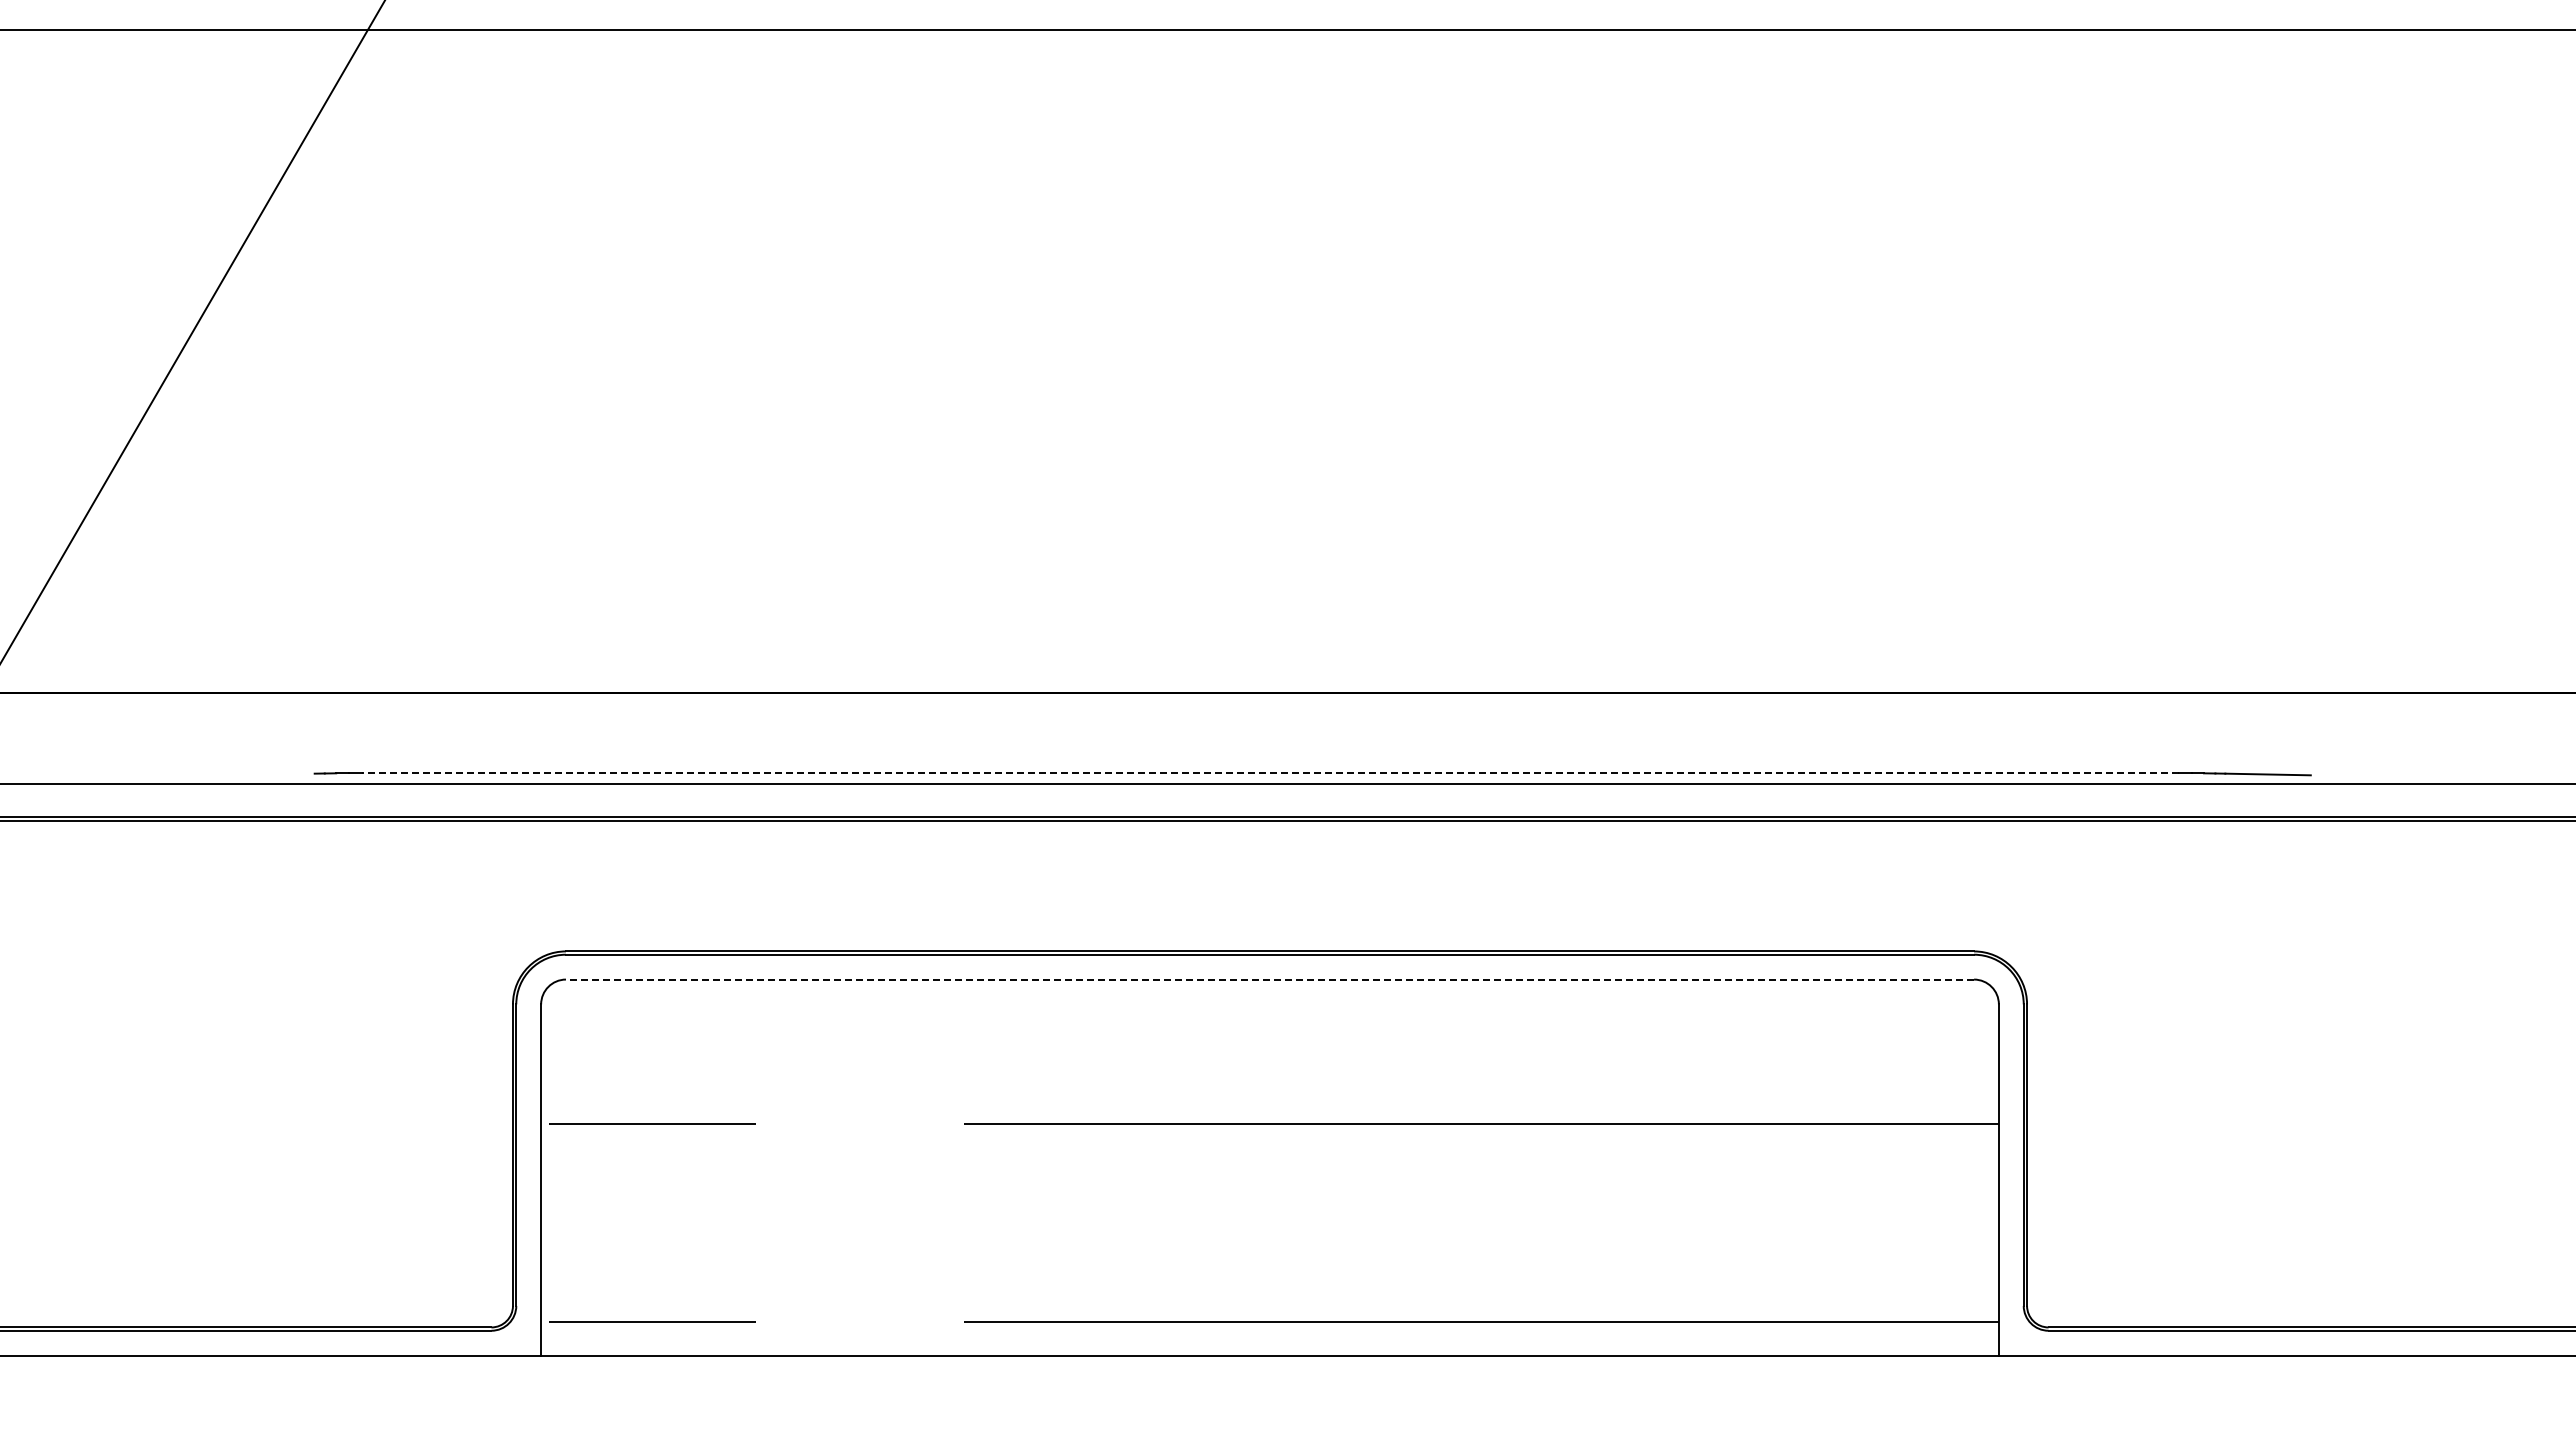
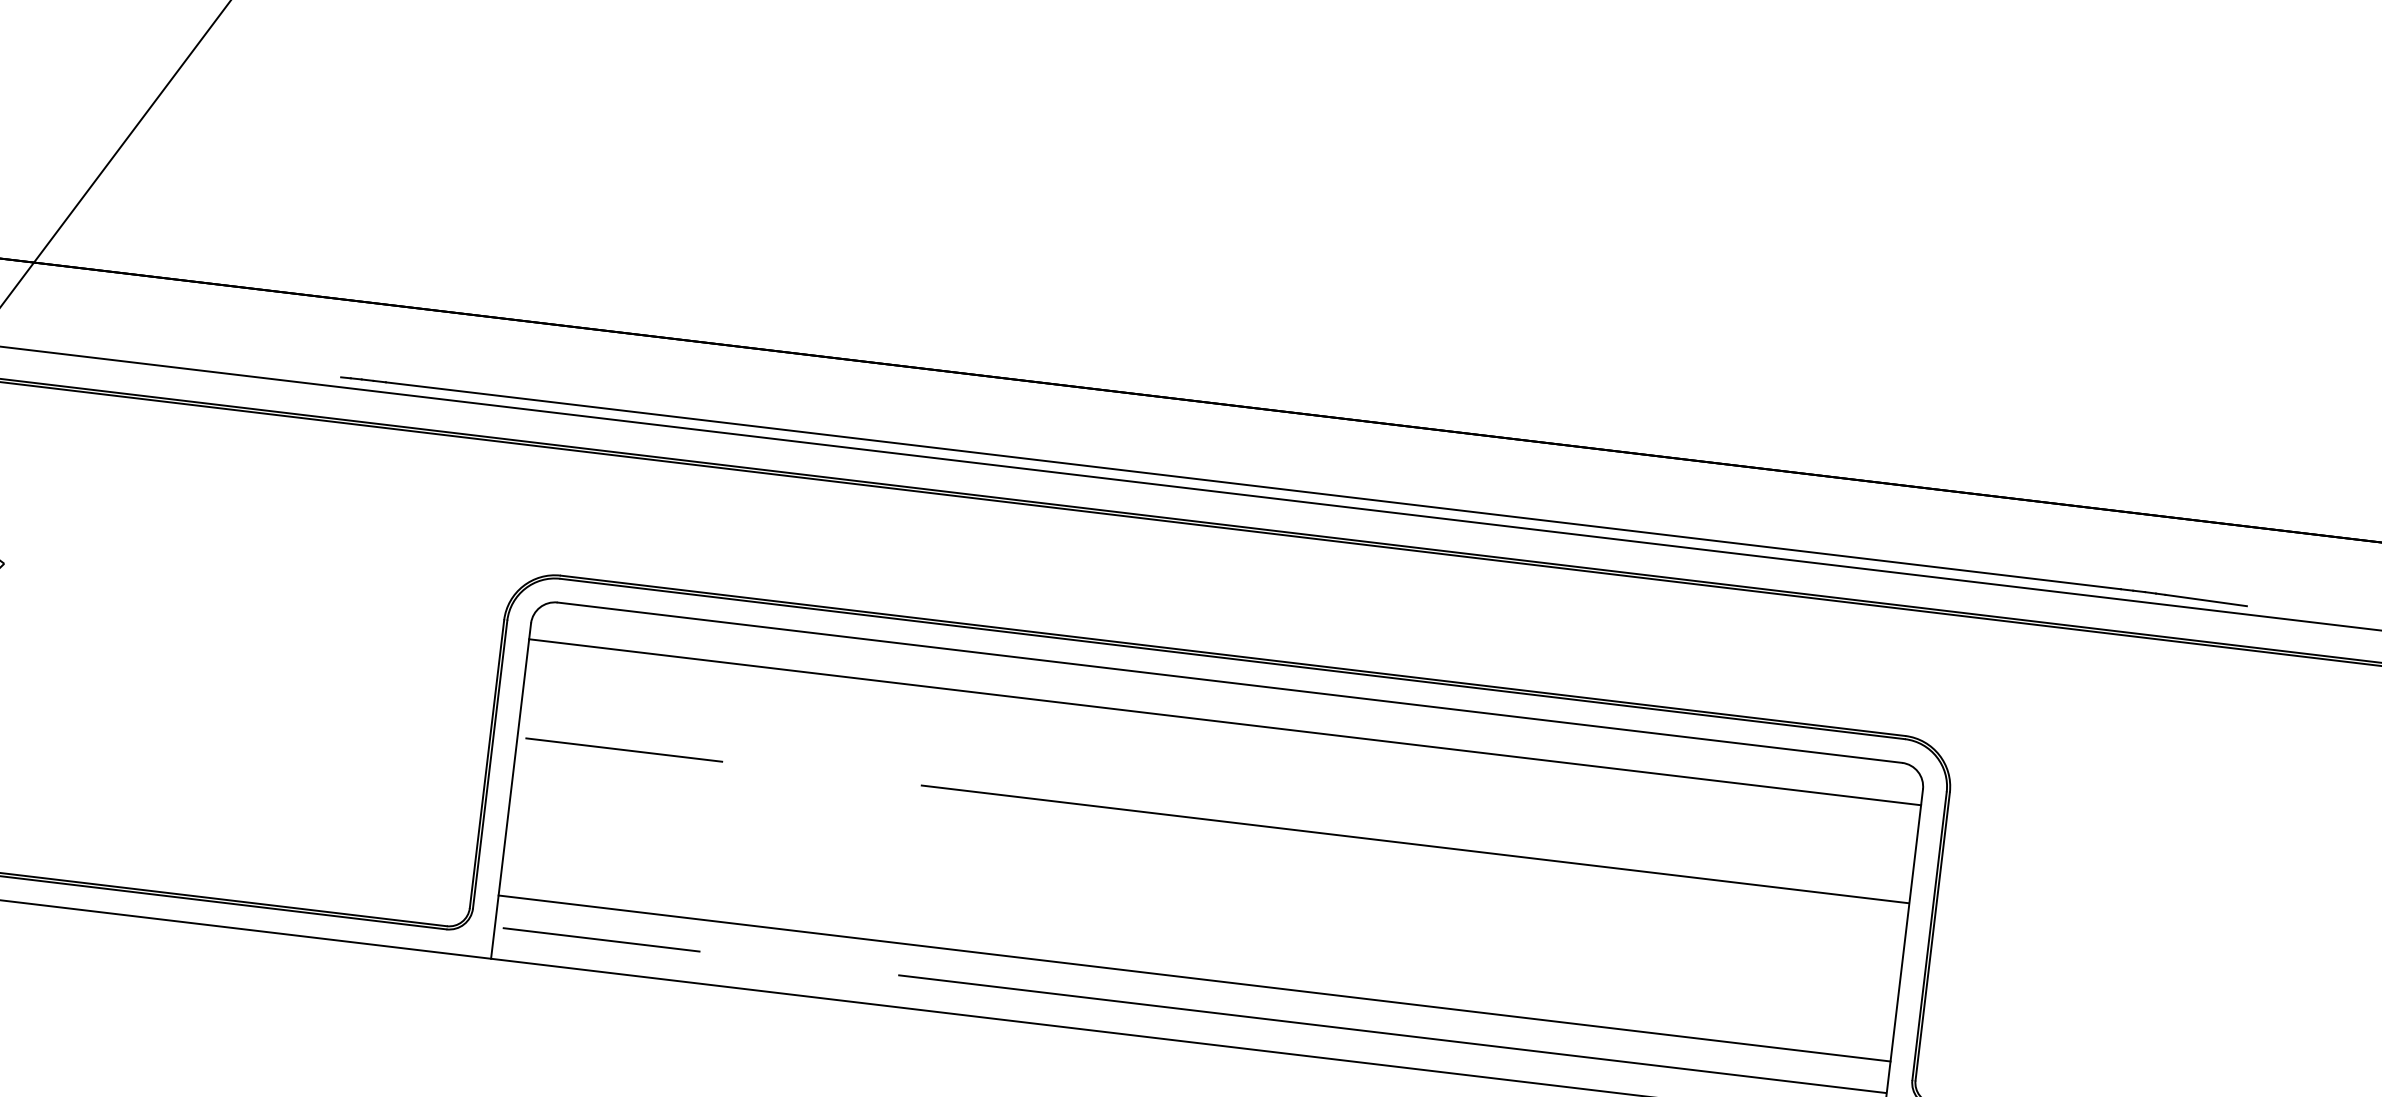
line: (1270, 773) -> (1253, 485), dashed -> solid
line: (1269, 979) -> (1229, 682), dashed -> solid
line: (1269, 1020) -> (1224, 721), added
line: (1269, 1289) -> (1194, 978), added

